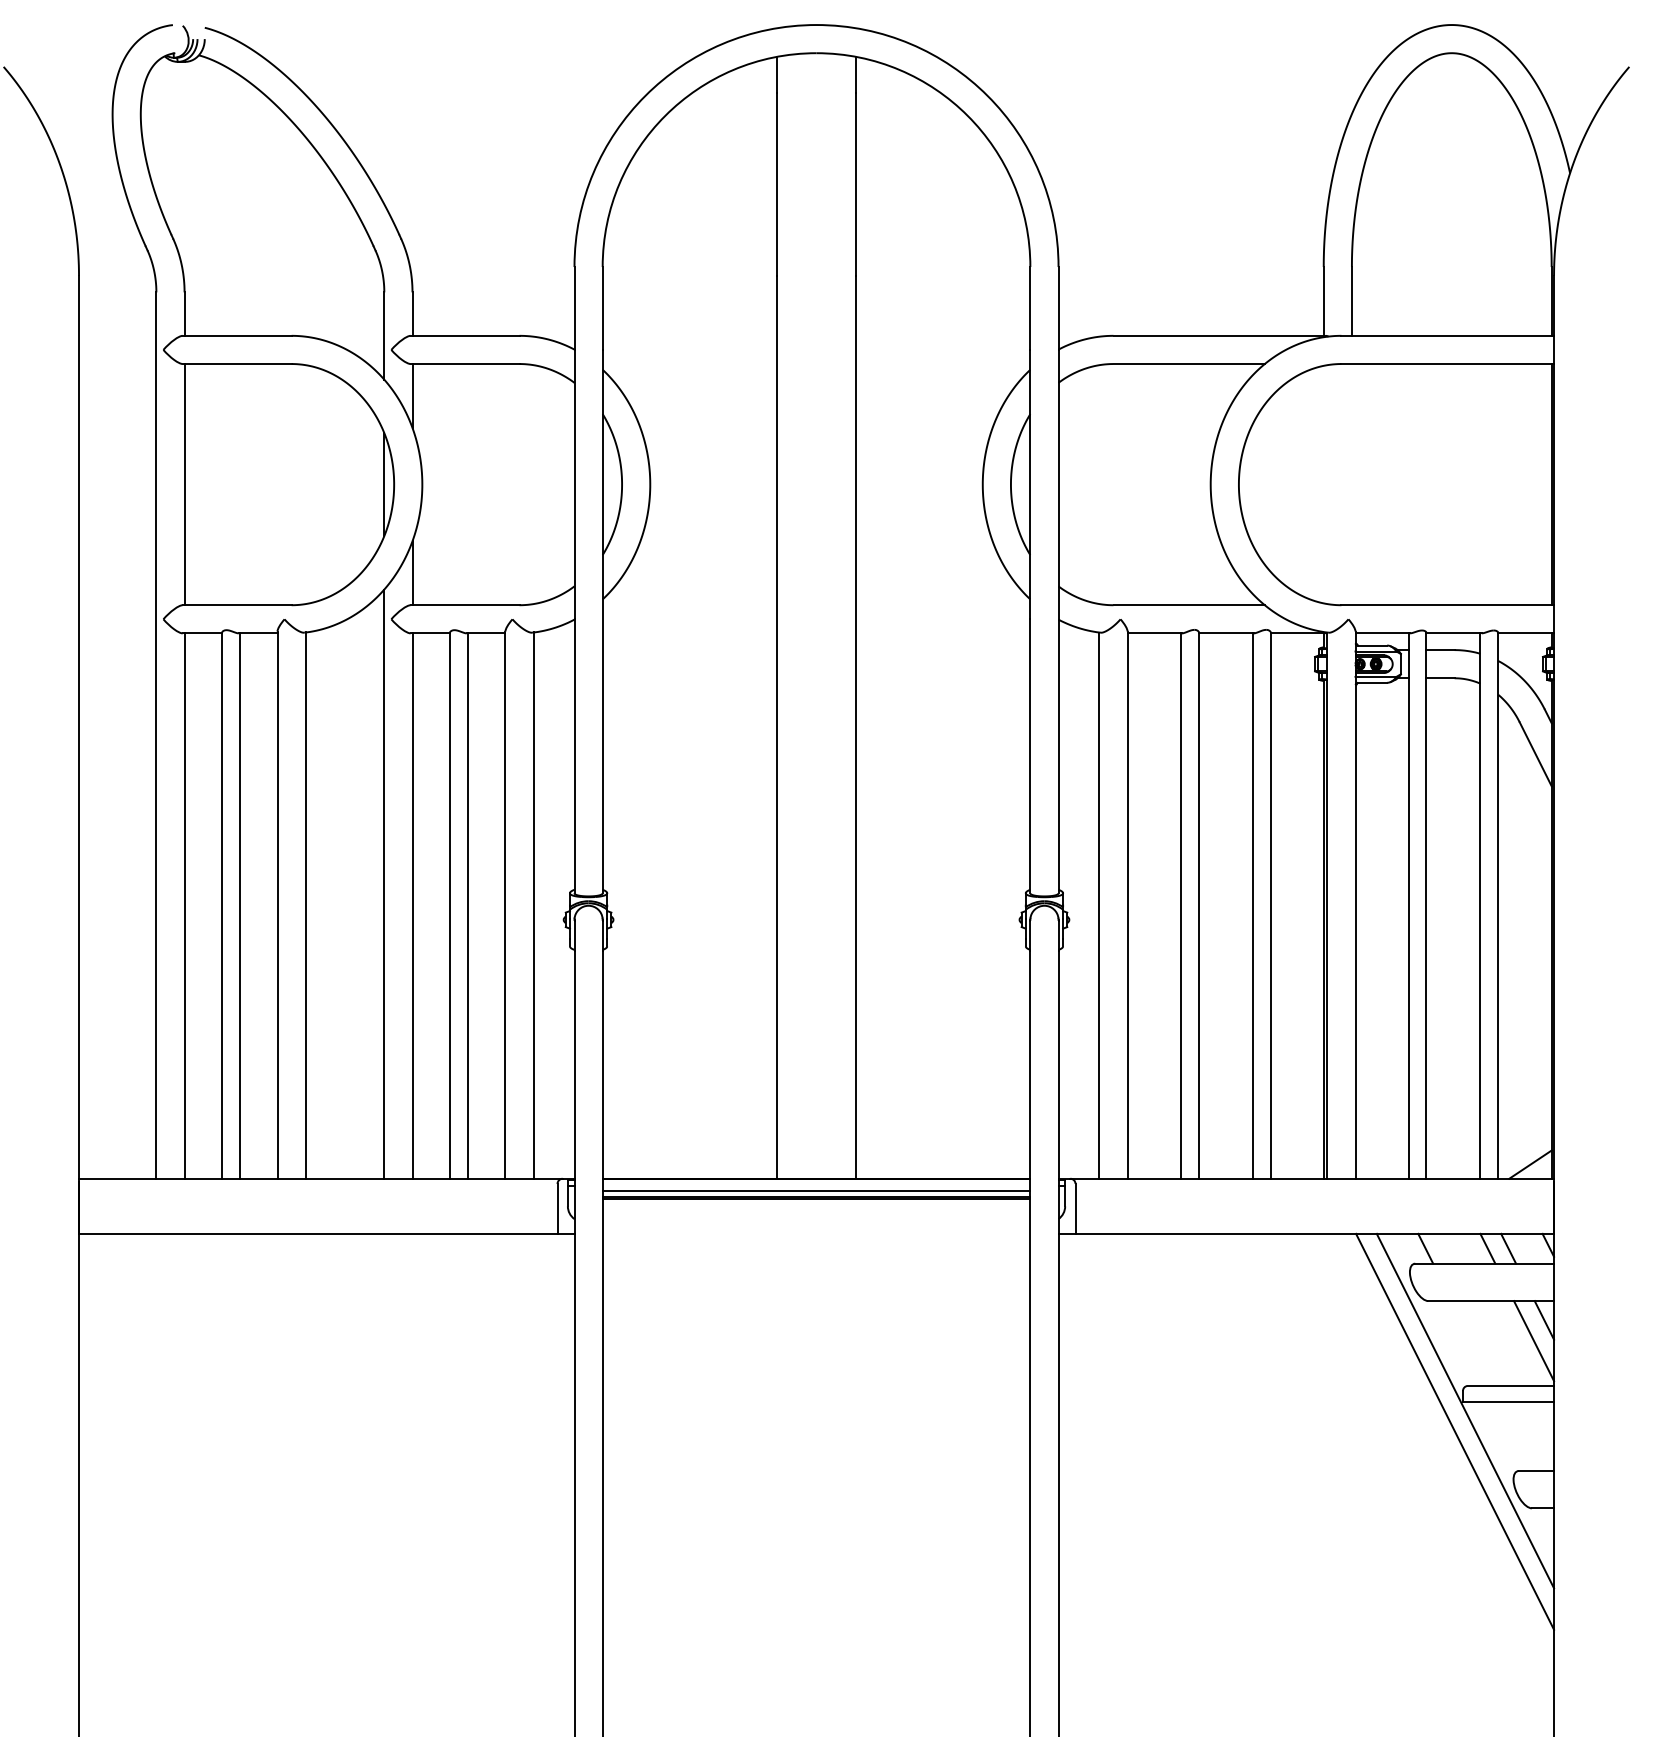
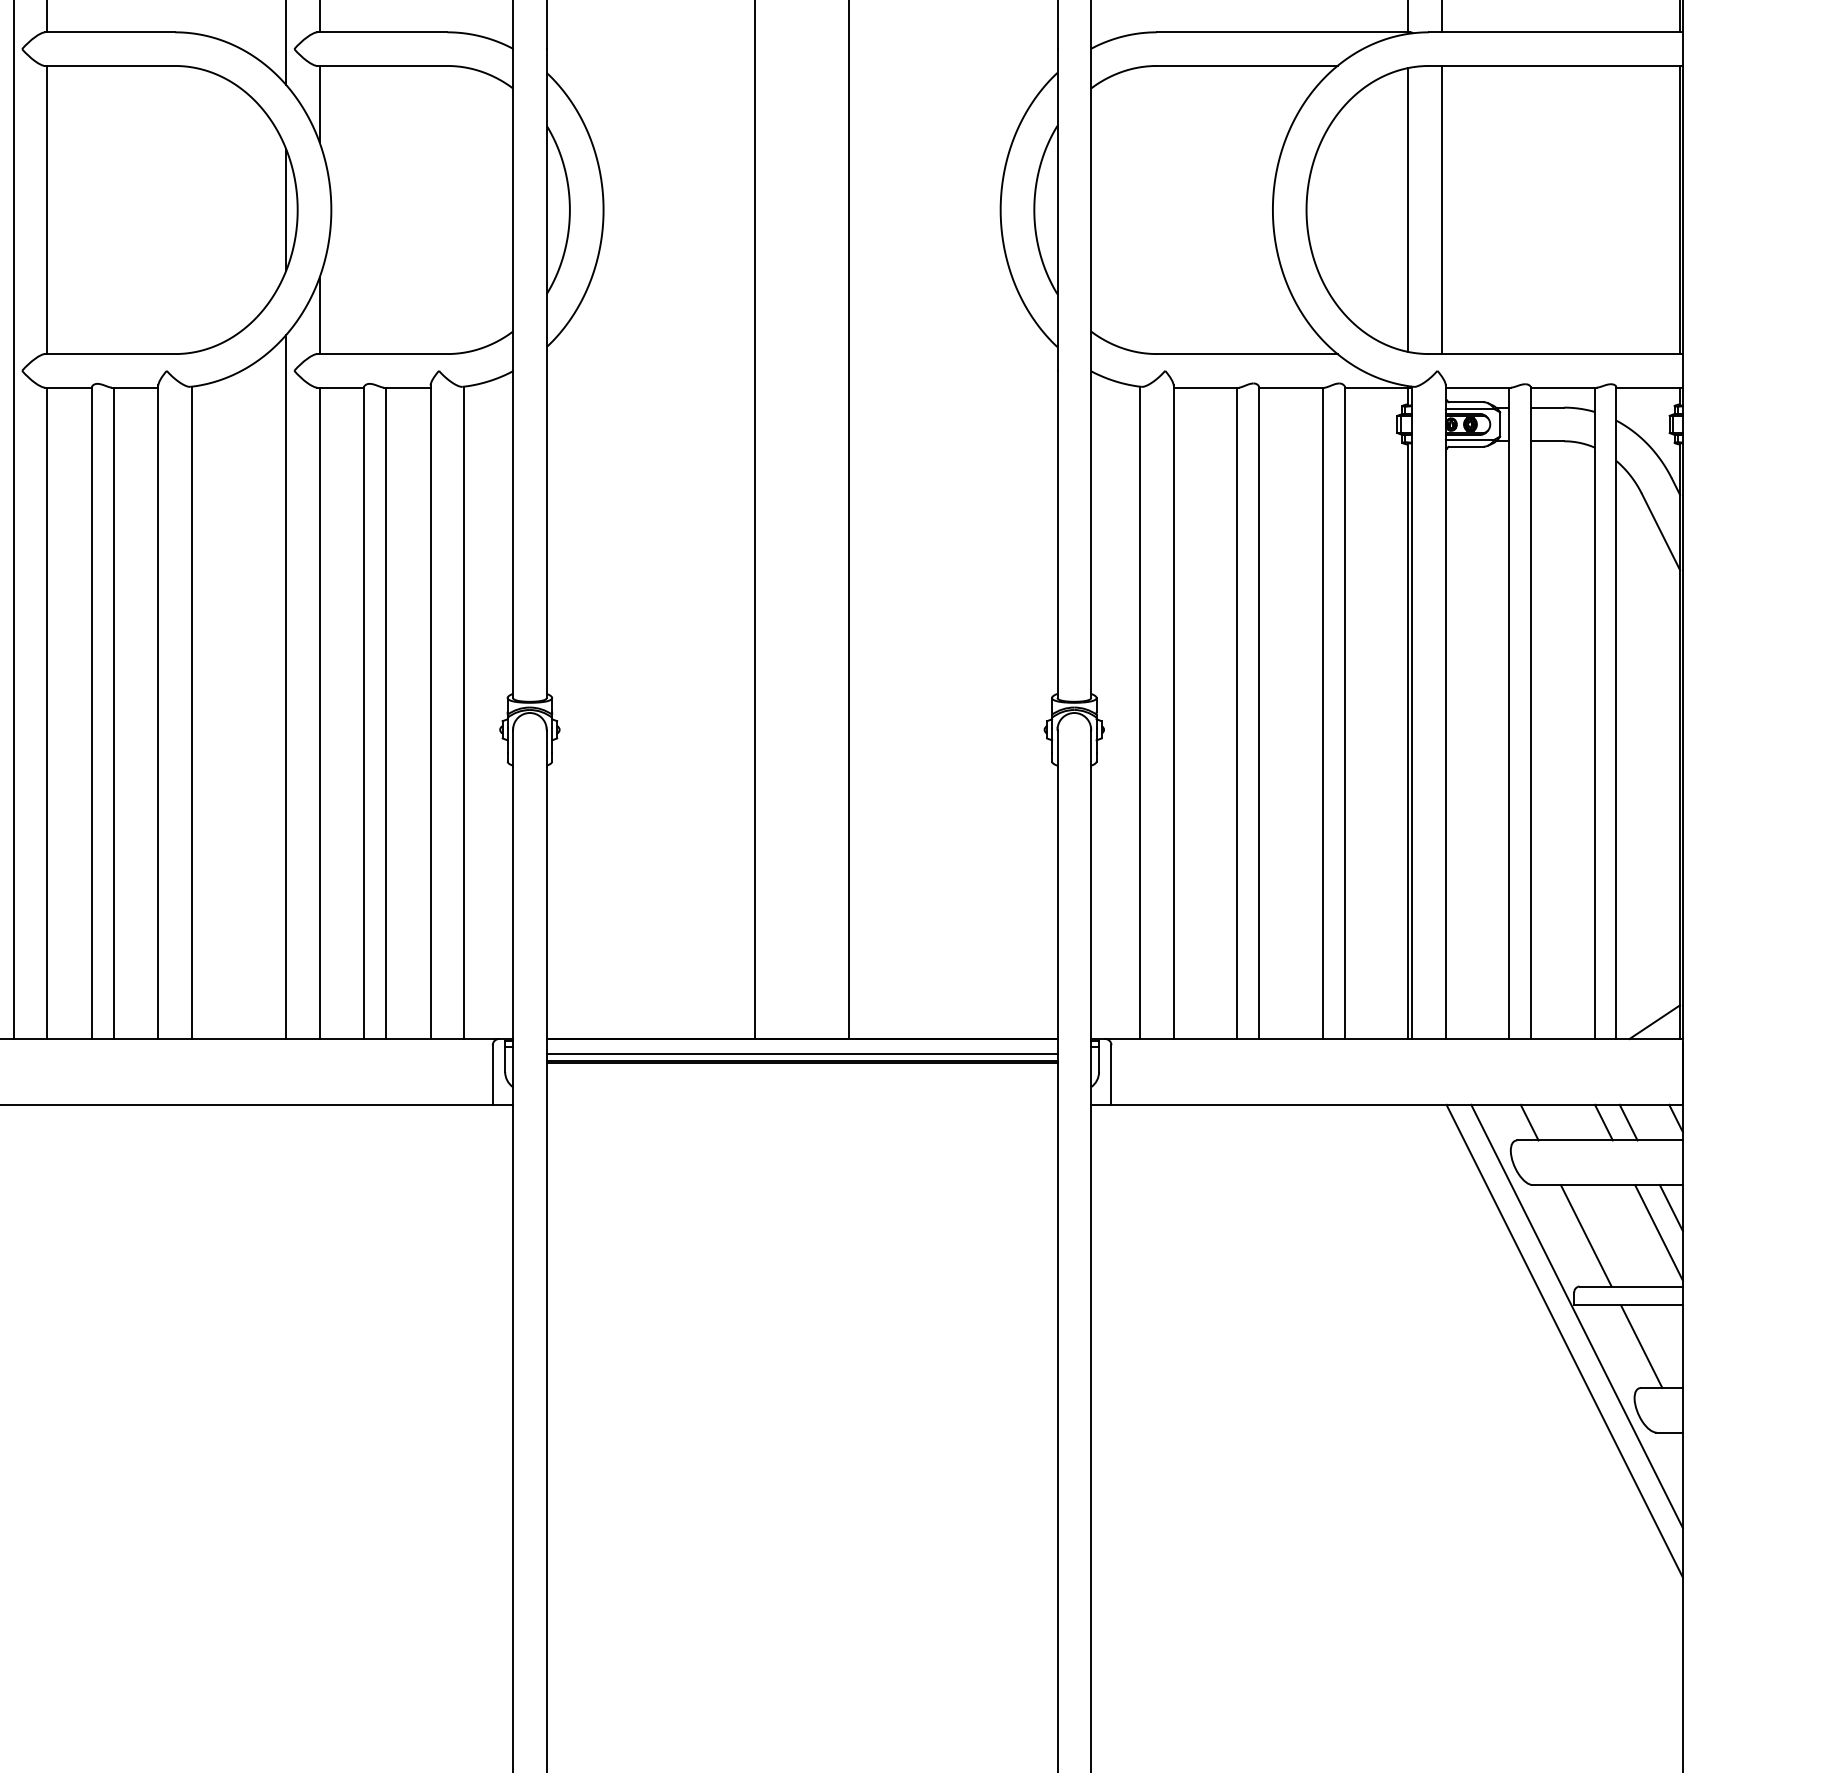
line: (1323, 484) -> (1407, 209), added
line: (1351, 484) -> (1441, 209), added
line: (1472, 1343) -> (1585, 1235), added
line: (1519, 1435) -> (1641, 1345), added

